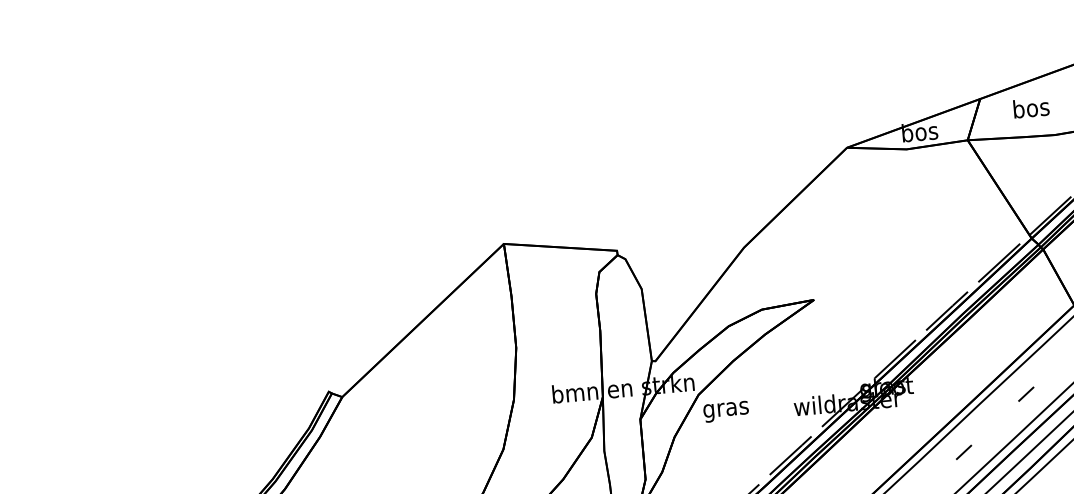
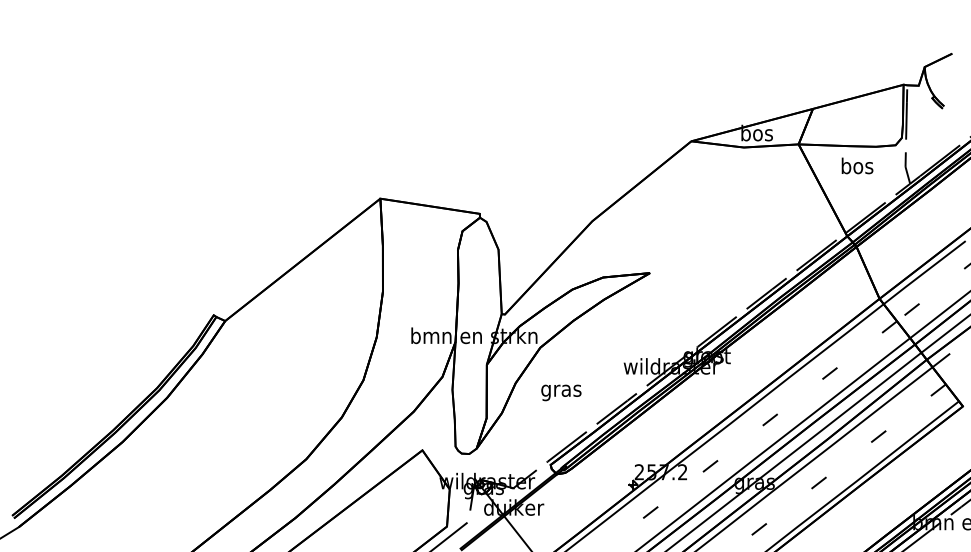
text: (1031, 107) -> (857, 165), moved
text: (726, 411) -> (561, 392), moved

